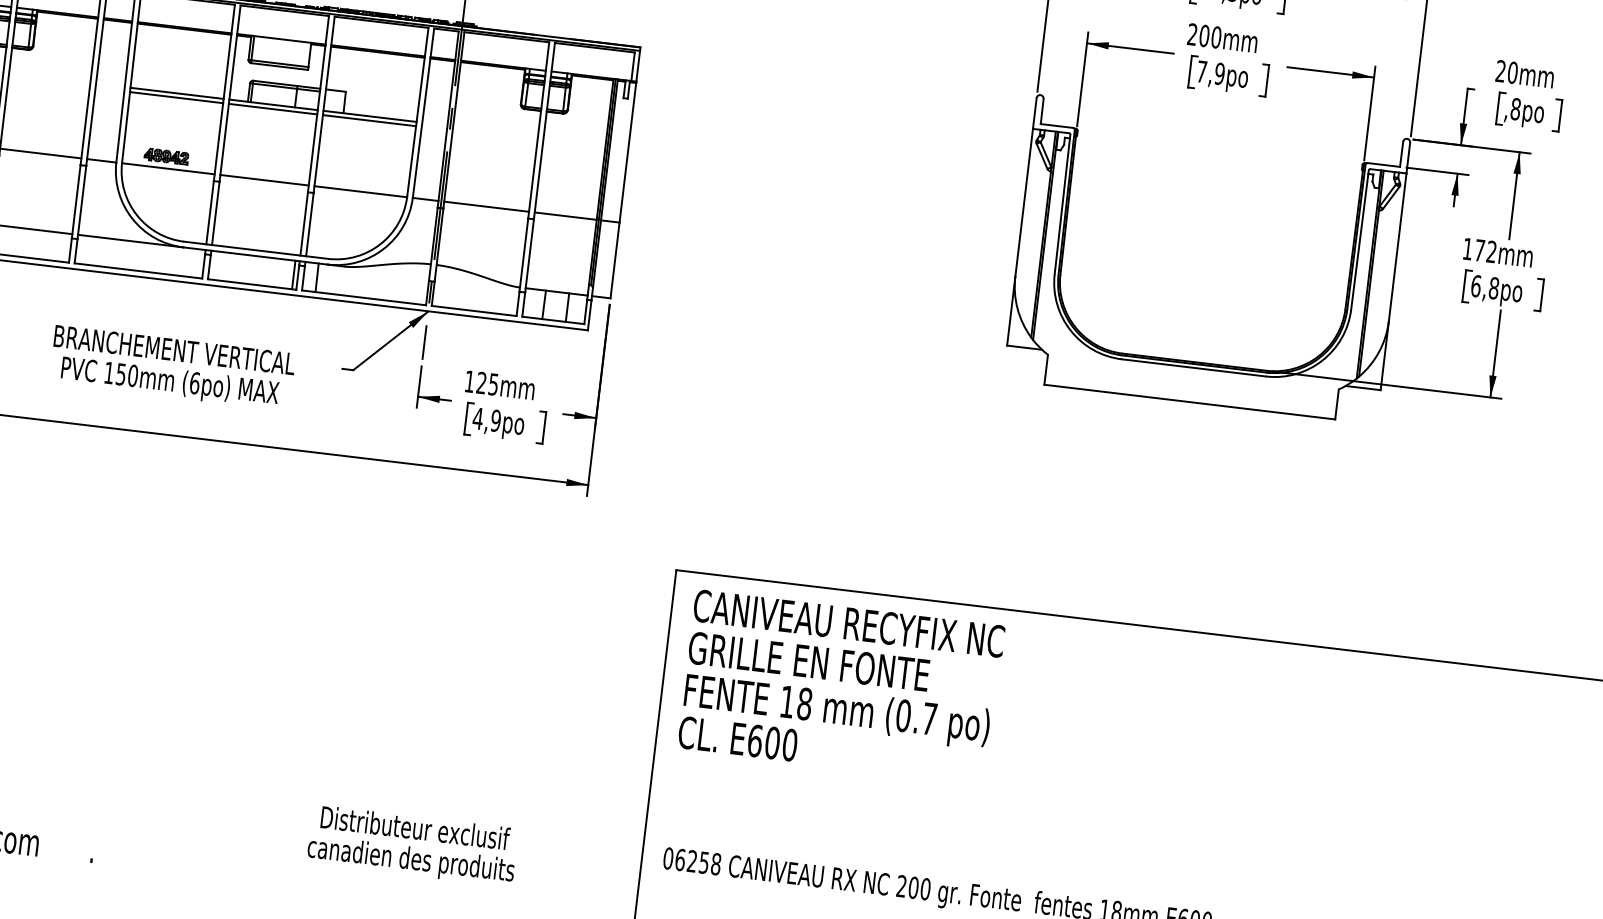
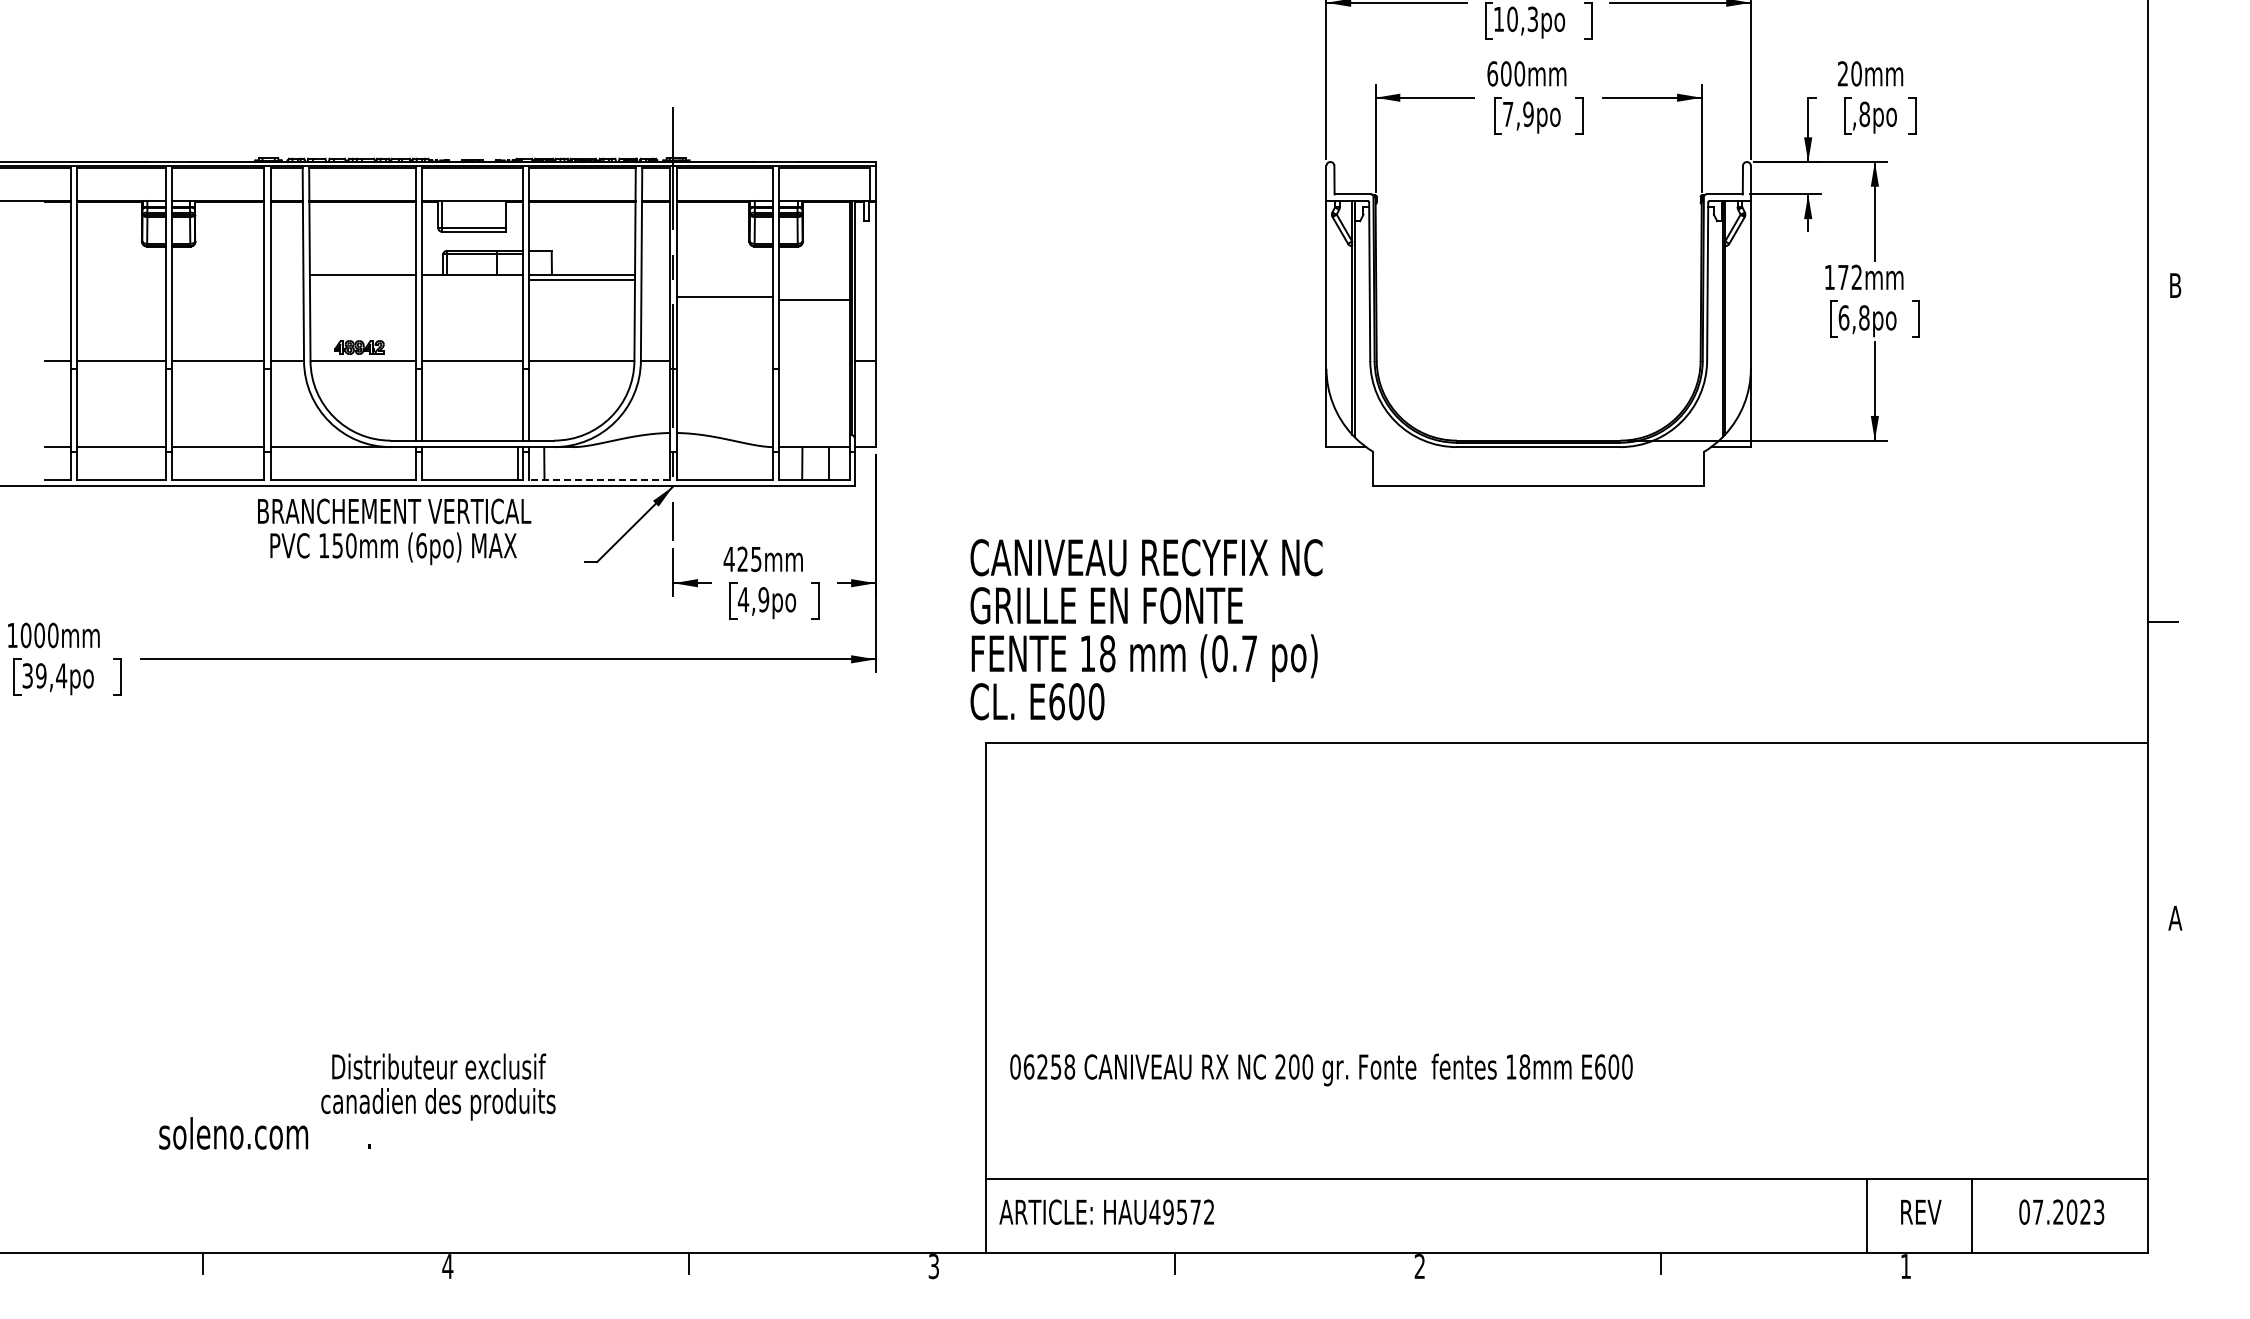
text: (1192, 34) -> (1492, 73), 200mm -> 600mm
line: (176, 97) -> (362, 280), removed
line: (273, 109) -> (472, 280), removed
line: (486, 207) -> (724, 297), moved
line: (565, 216) -> (814, 300), moved
line: (363, 297) -> (599, 479), solid -> dashed
text: (172, 367) -> (394, 531), moved
text: (469, 381) -> (728, 559), 125mm -> 425mm
text: (841, 686) -> (1146, 629), moved
text: (412, 845) -> (438, 1086), moved

